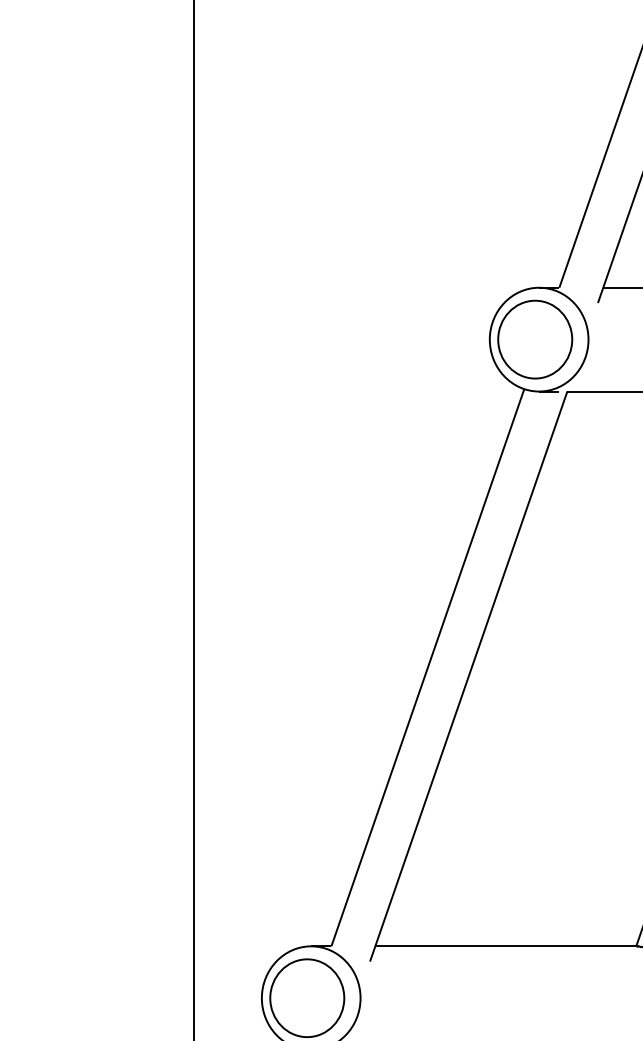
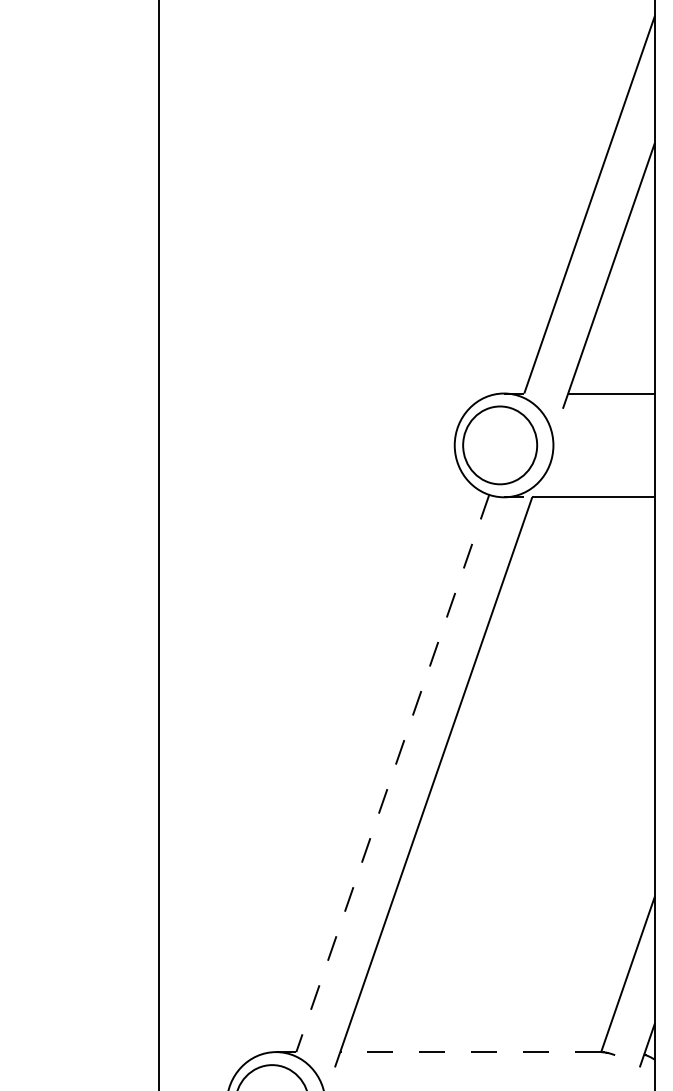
line: (427, 667) -> (392, 773), solid -> dashed
line: (505, 946) -> (470, 1052), solid -> dashed

